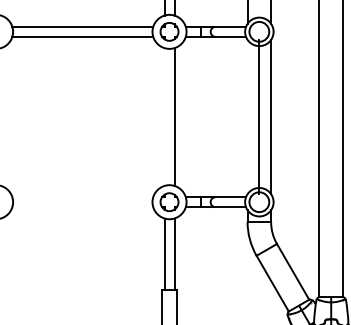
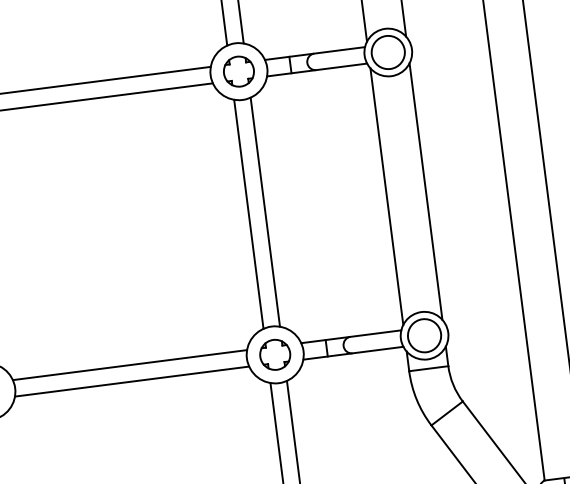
line: (164, 116) -> (248, 213), added
line: (258, 116) -> (386, 195), moved
line: (82, 197) -> (129, 365), added
line: (82, 207) -> (131, 382), added

